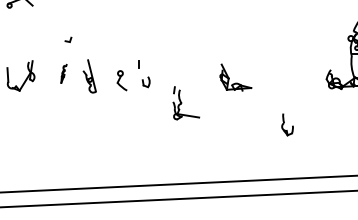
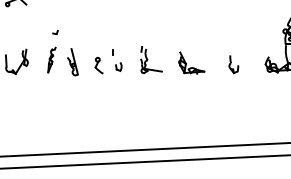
part: (63, 73) -> (51, 59), size x1.67
part: (186, 103) -> (151, 60), moved
part: (287, 124) -> (233, 64), moved

